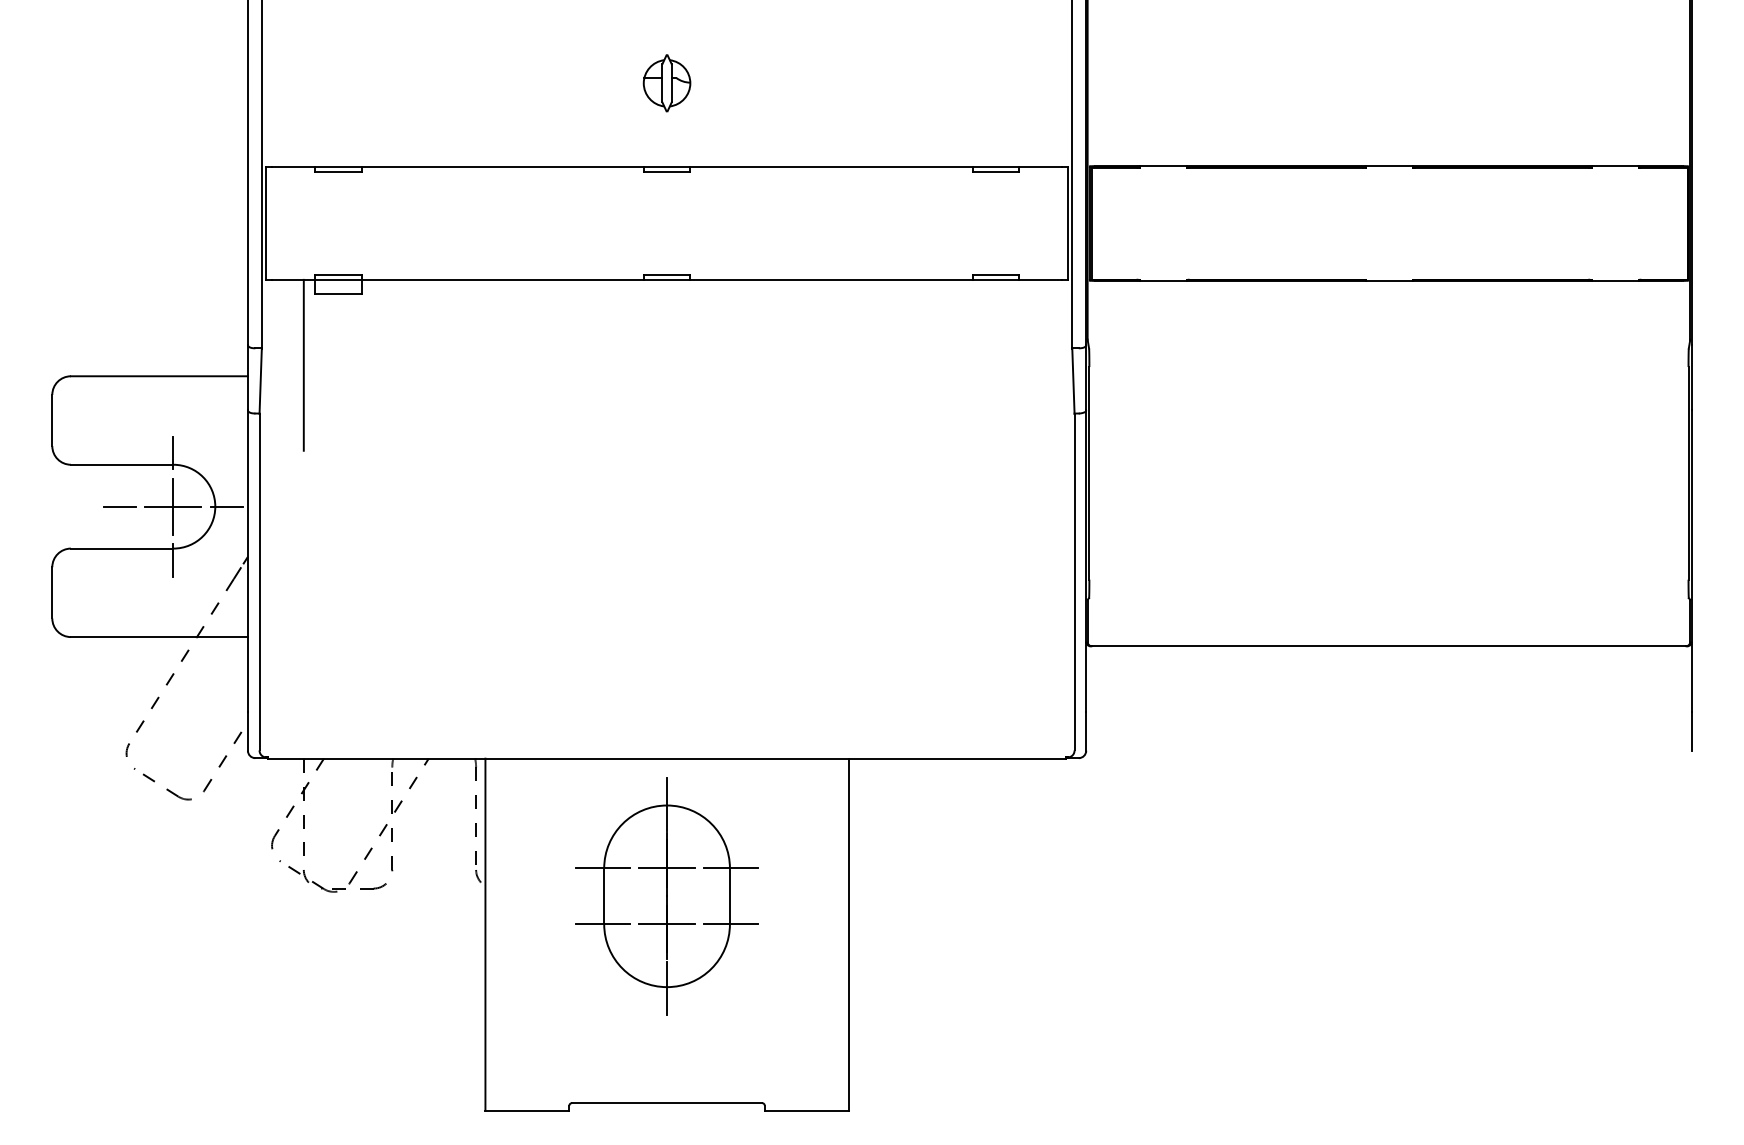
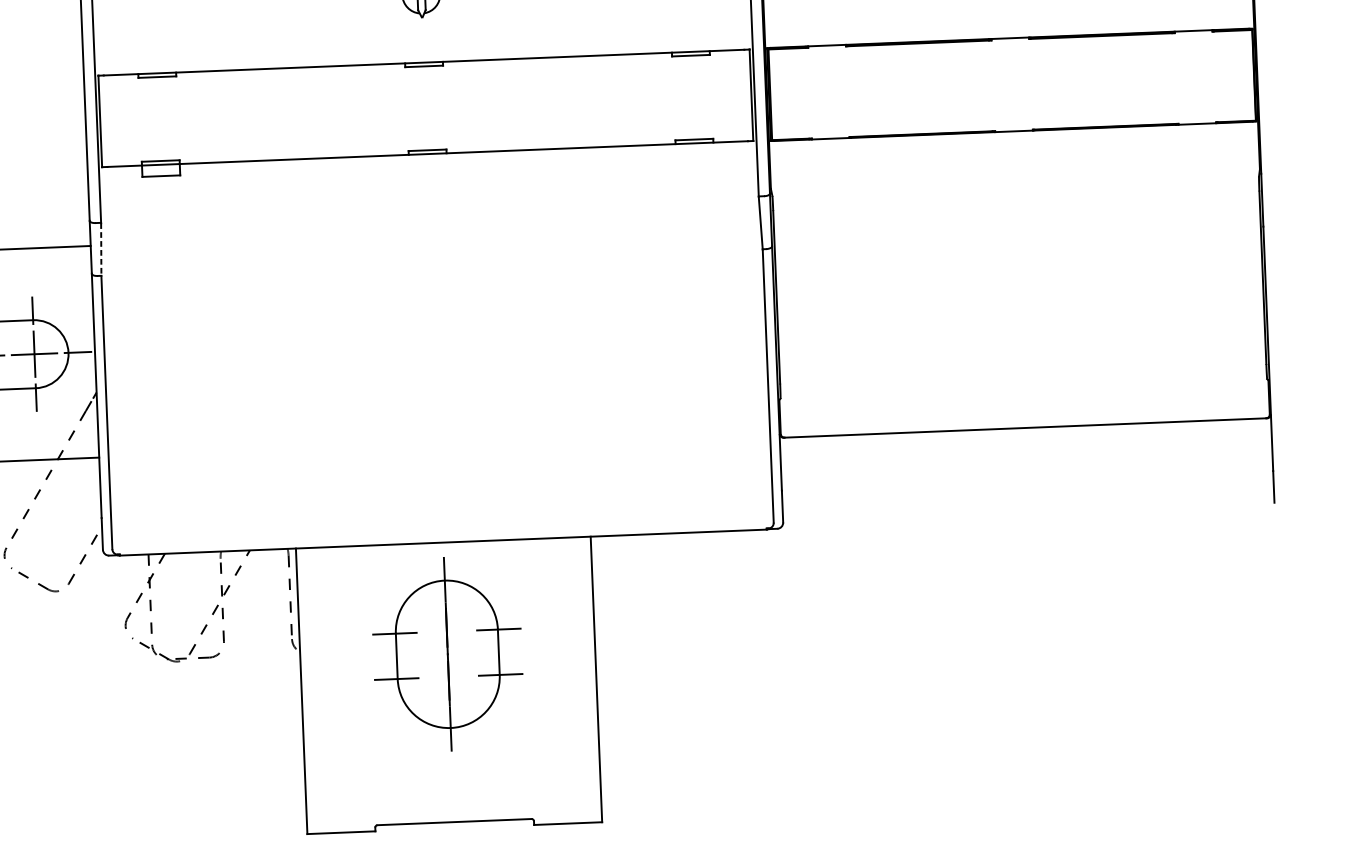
line: (303, 364) -> (135, 234), removed
line: (260, 381) -> (101, 249), solid -> dashed
line: (667, 868) -> (447, 631), removed
line: (667, 924) -> (449, 677), removed

